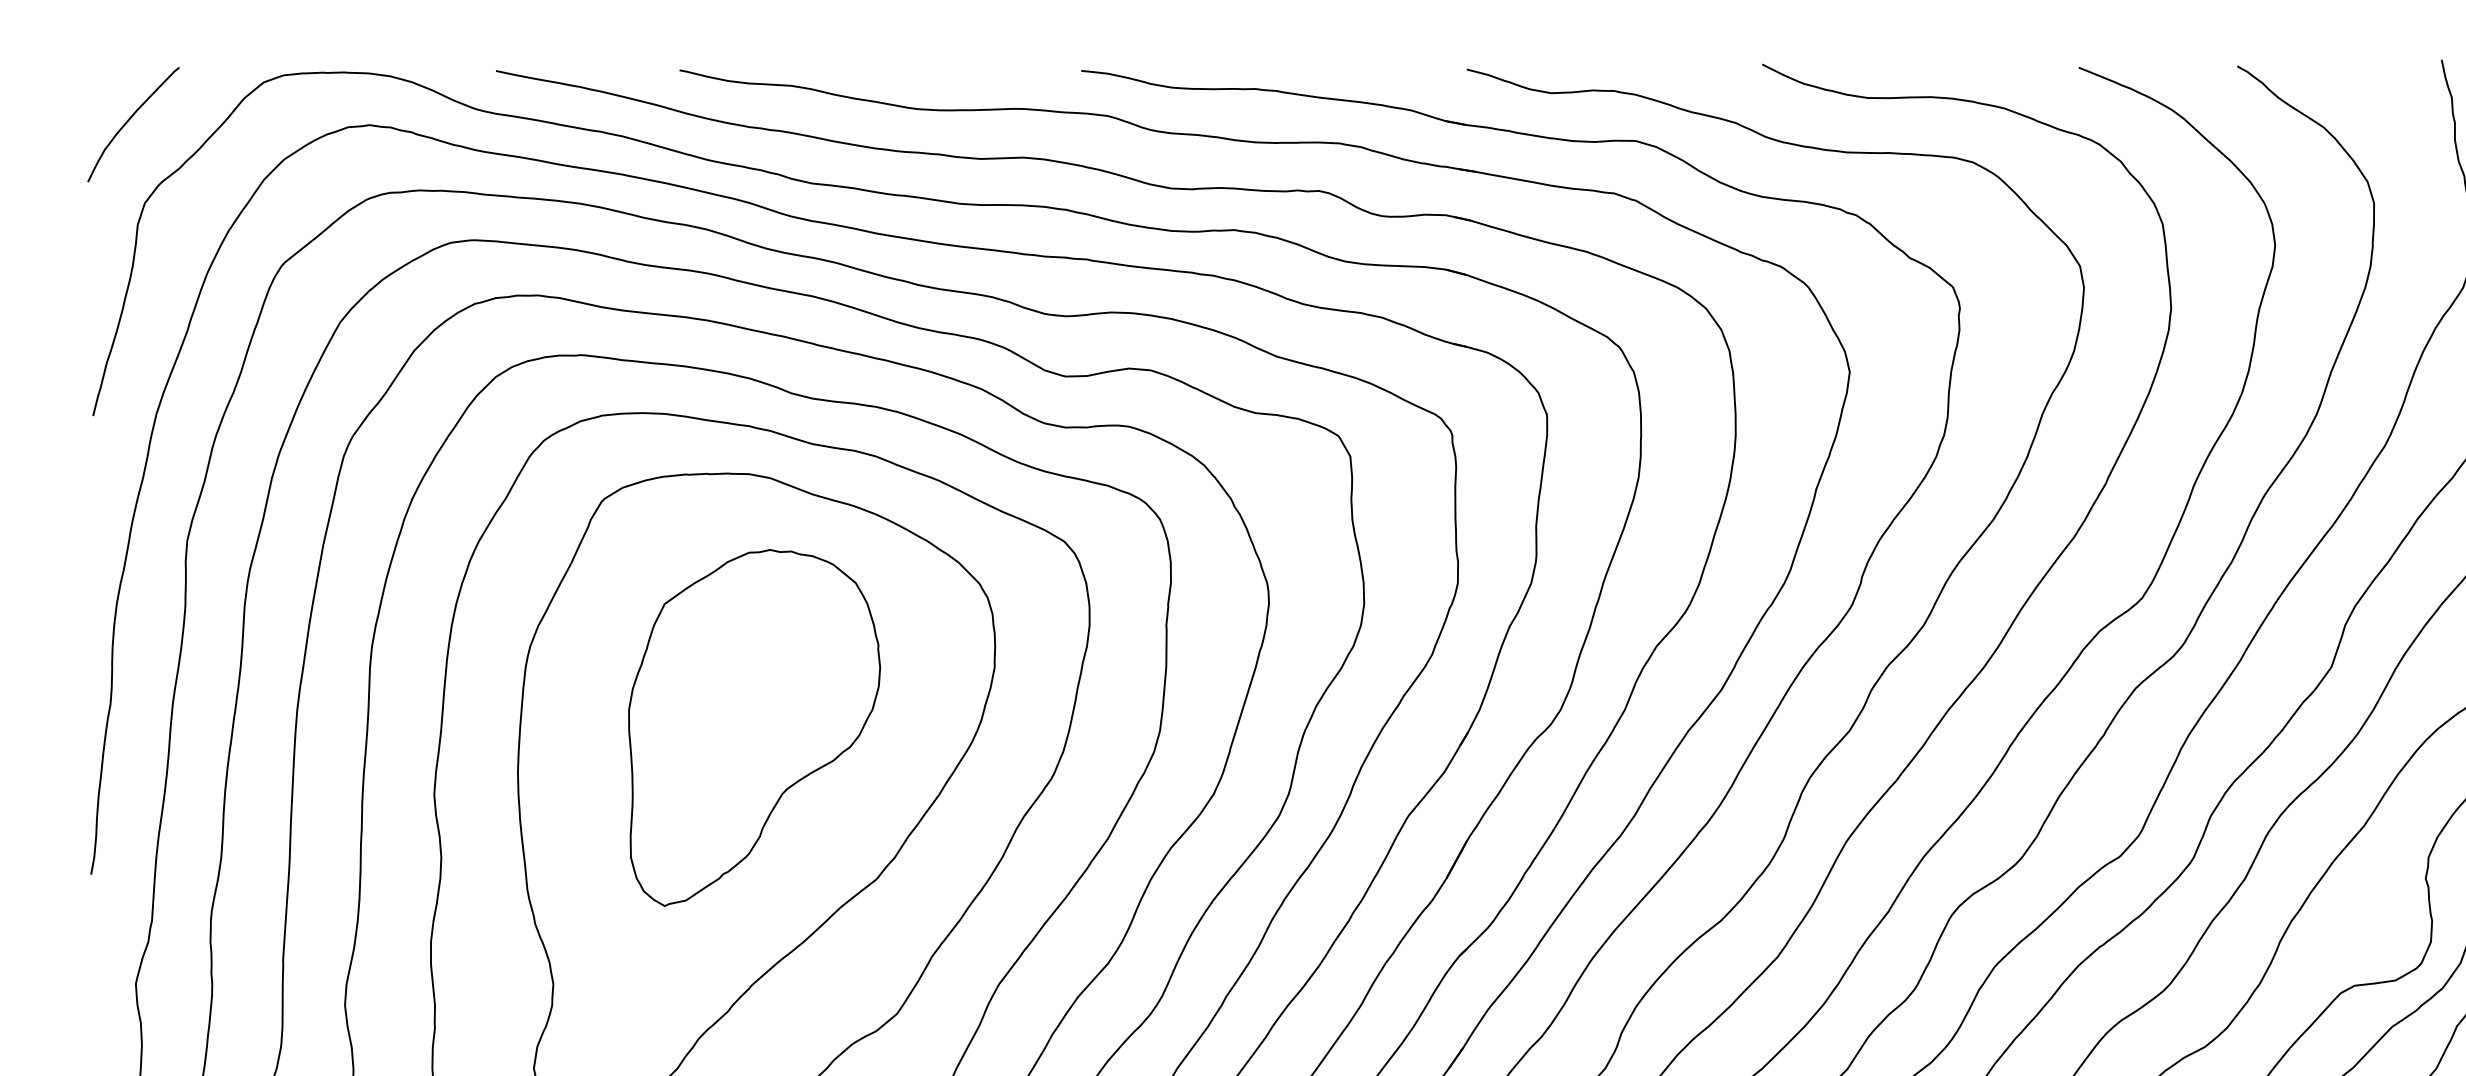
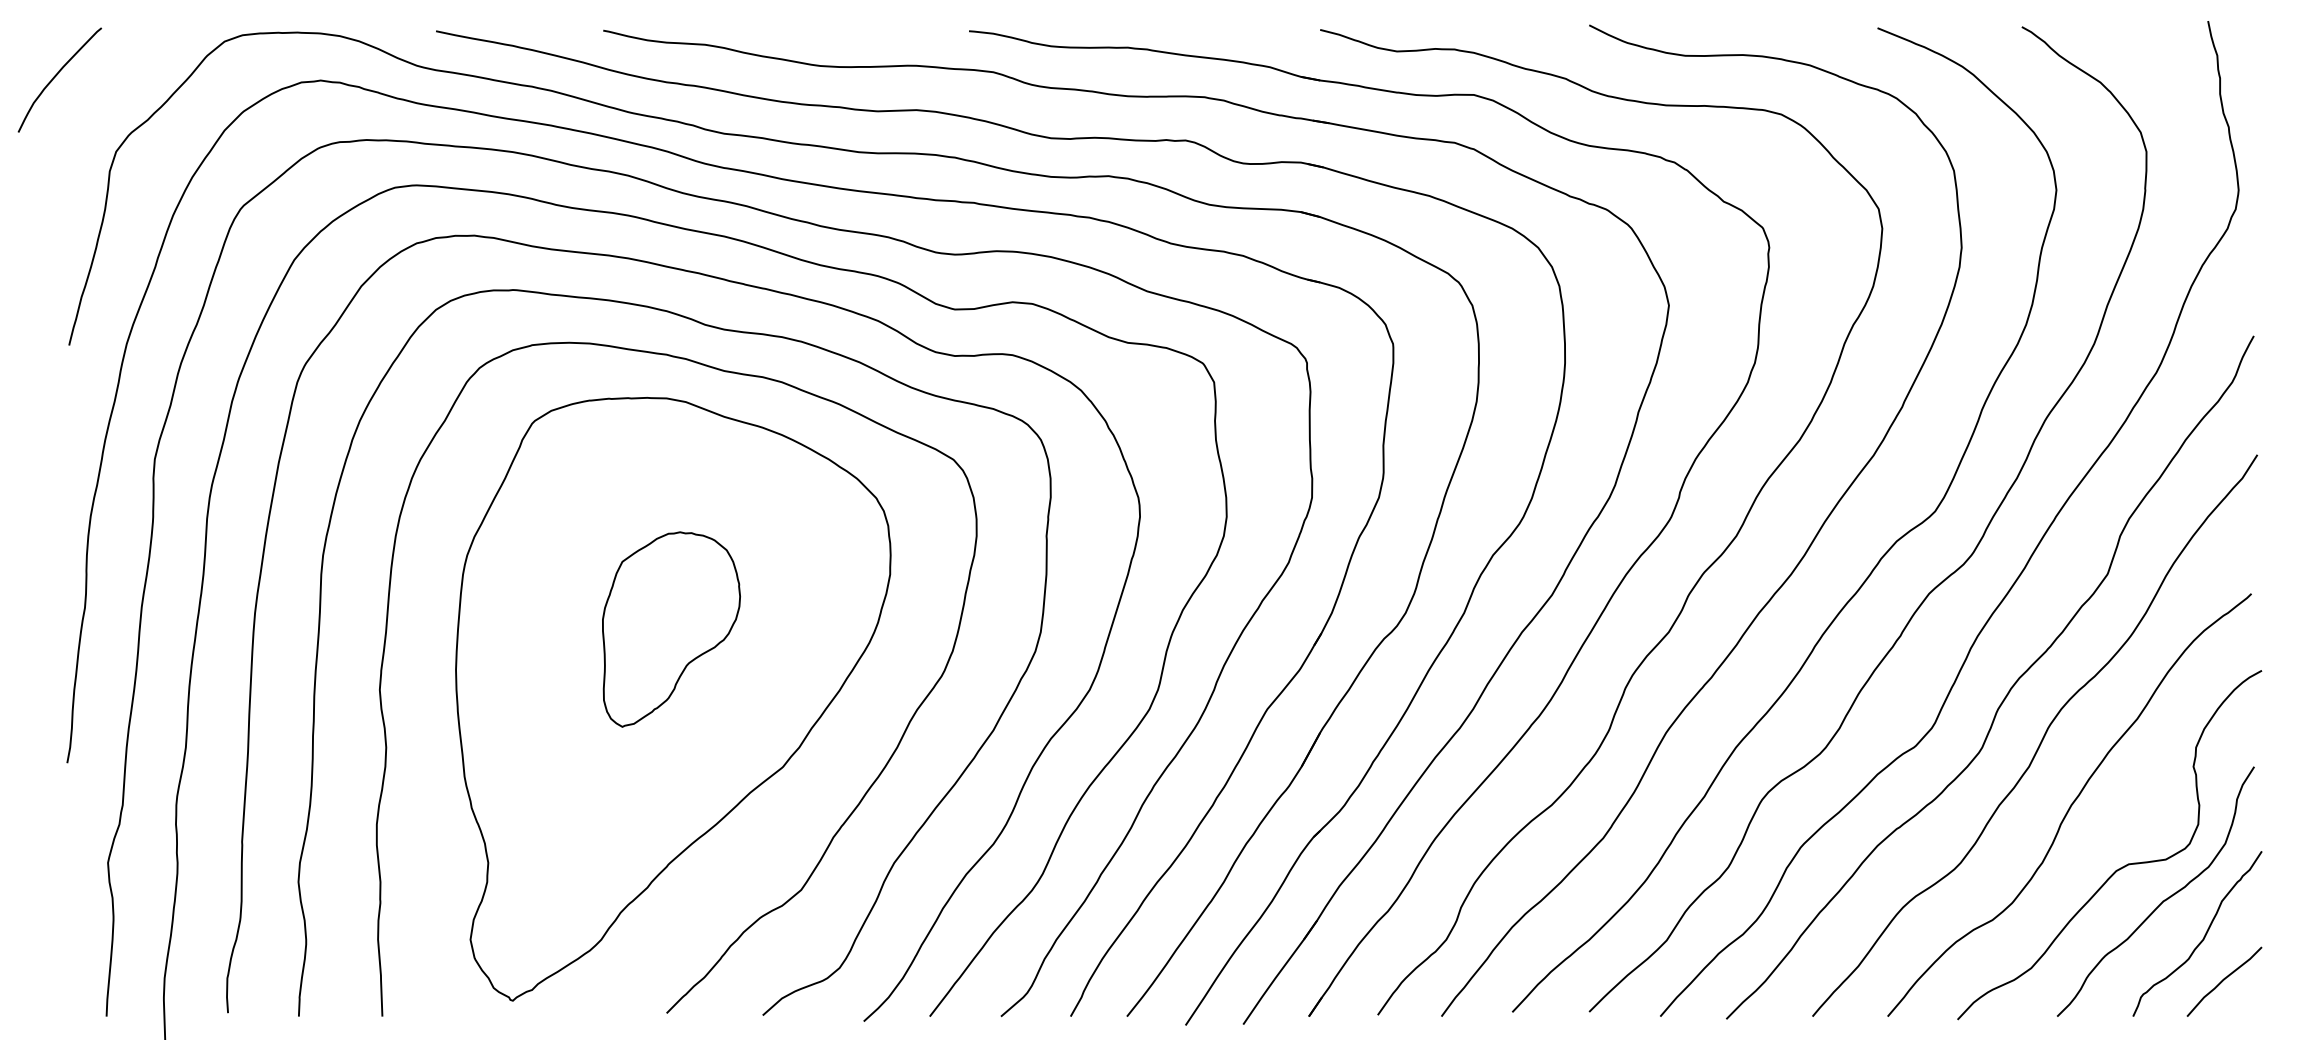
curve: (129, 120) -> (56, 76), moved
part: (754, 727) -> (671, 629), size x0.6

